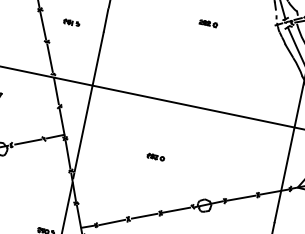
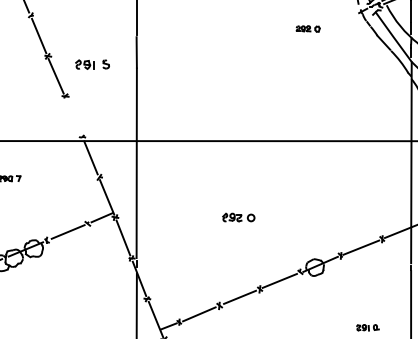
part: (71, 22) -> (92, 64), size x1.6
part: (208, 23) -> (307, 28), moved
line: (49, 57) -> (73, 116), removed
part: (155, 156) -> (238, 216), size x1.4

